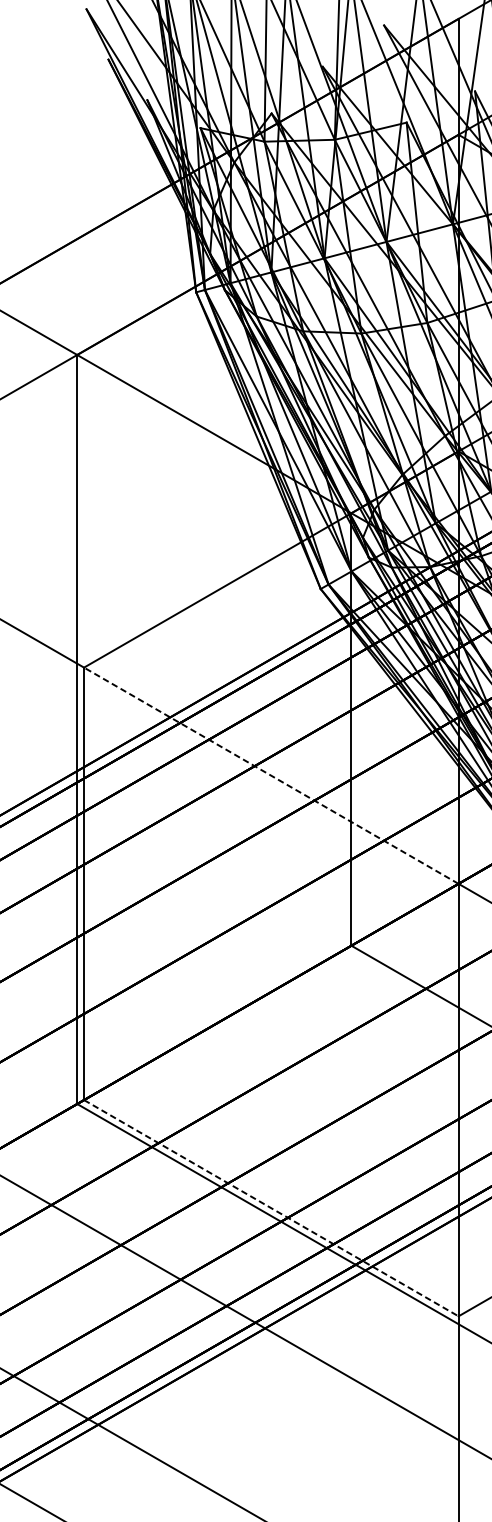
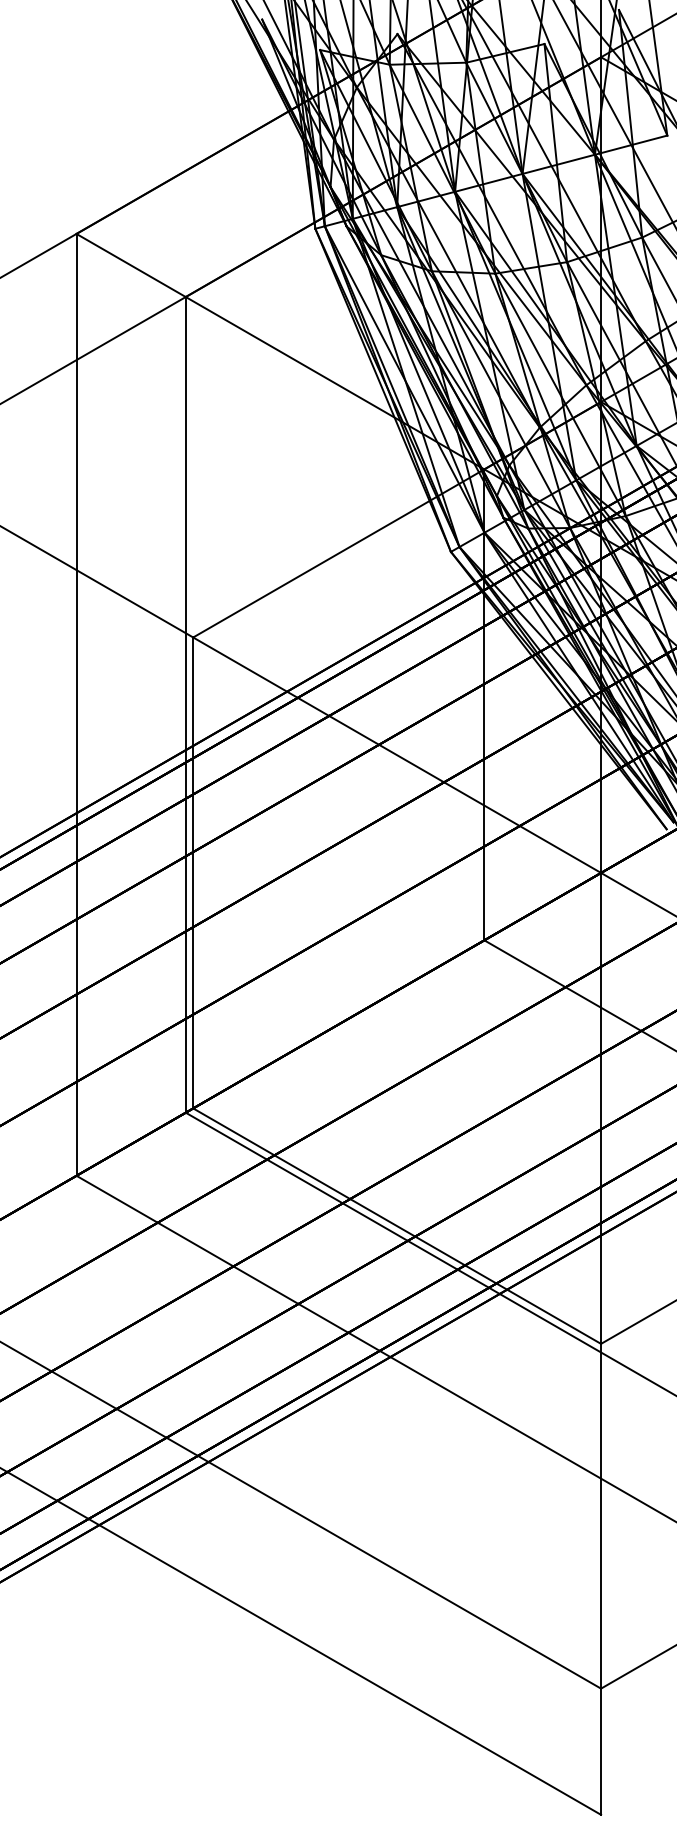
line: (270, 775) -> (396, 754), dashed -> solid
line: (271, 1208) -> (397, 1226), dashed -> solid

